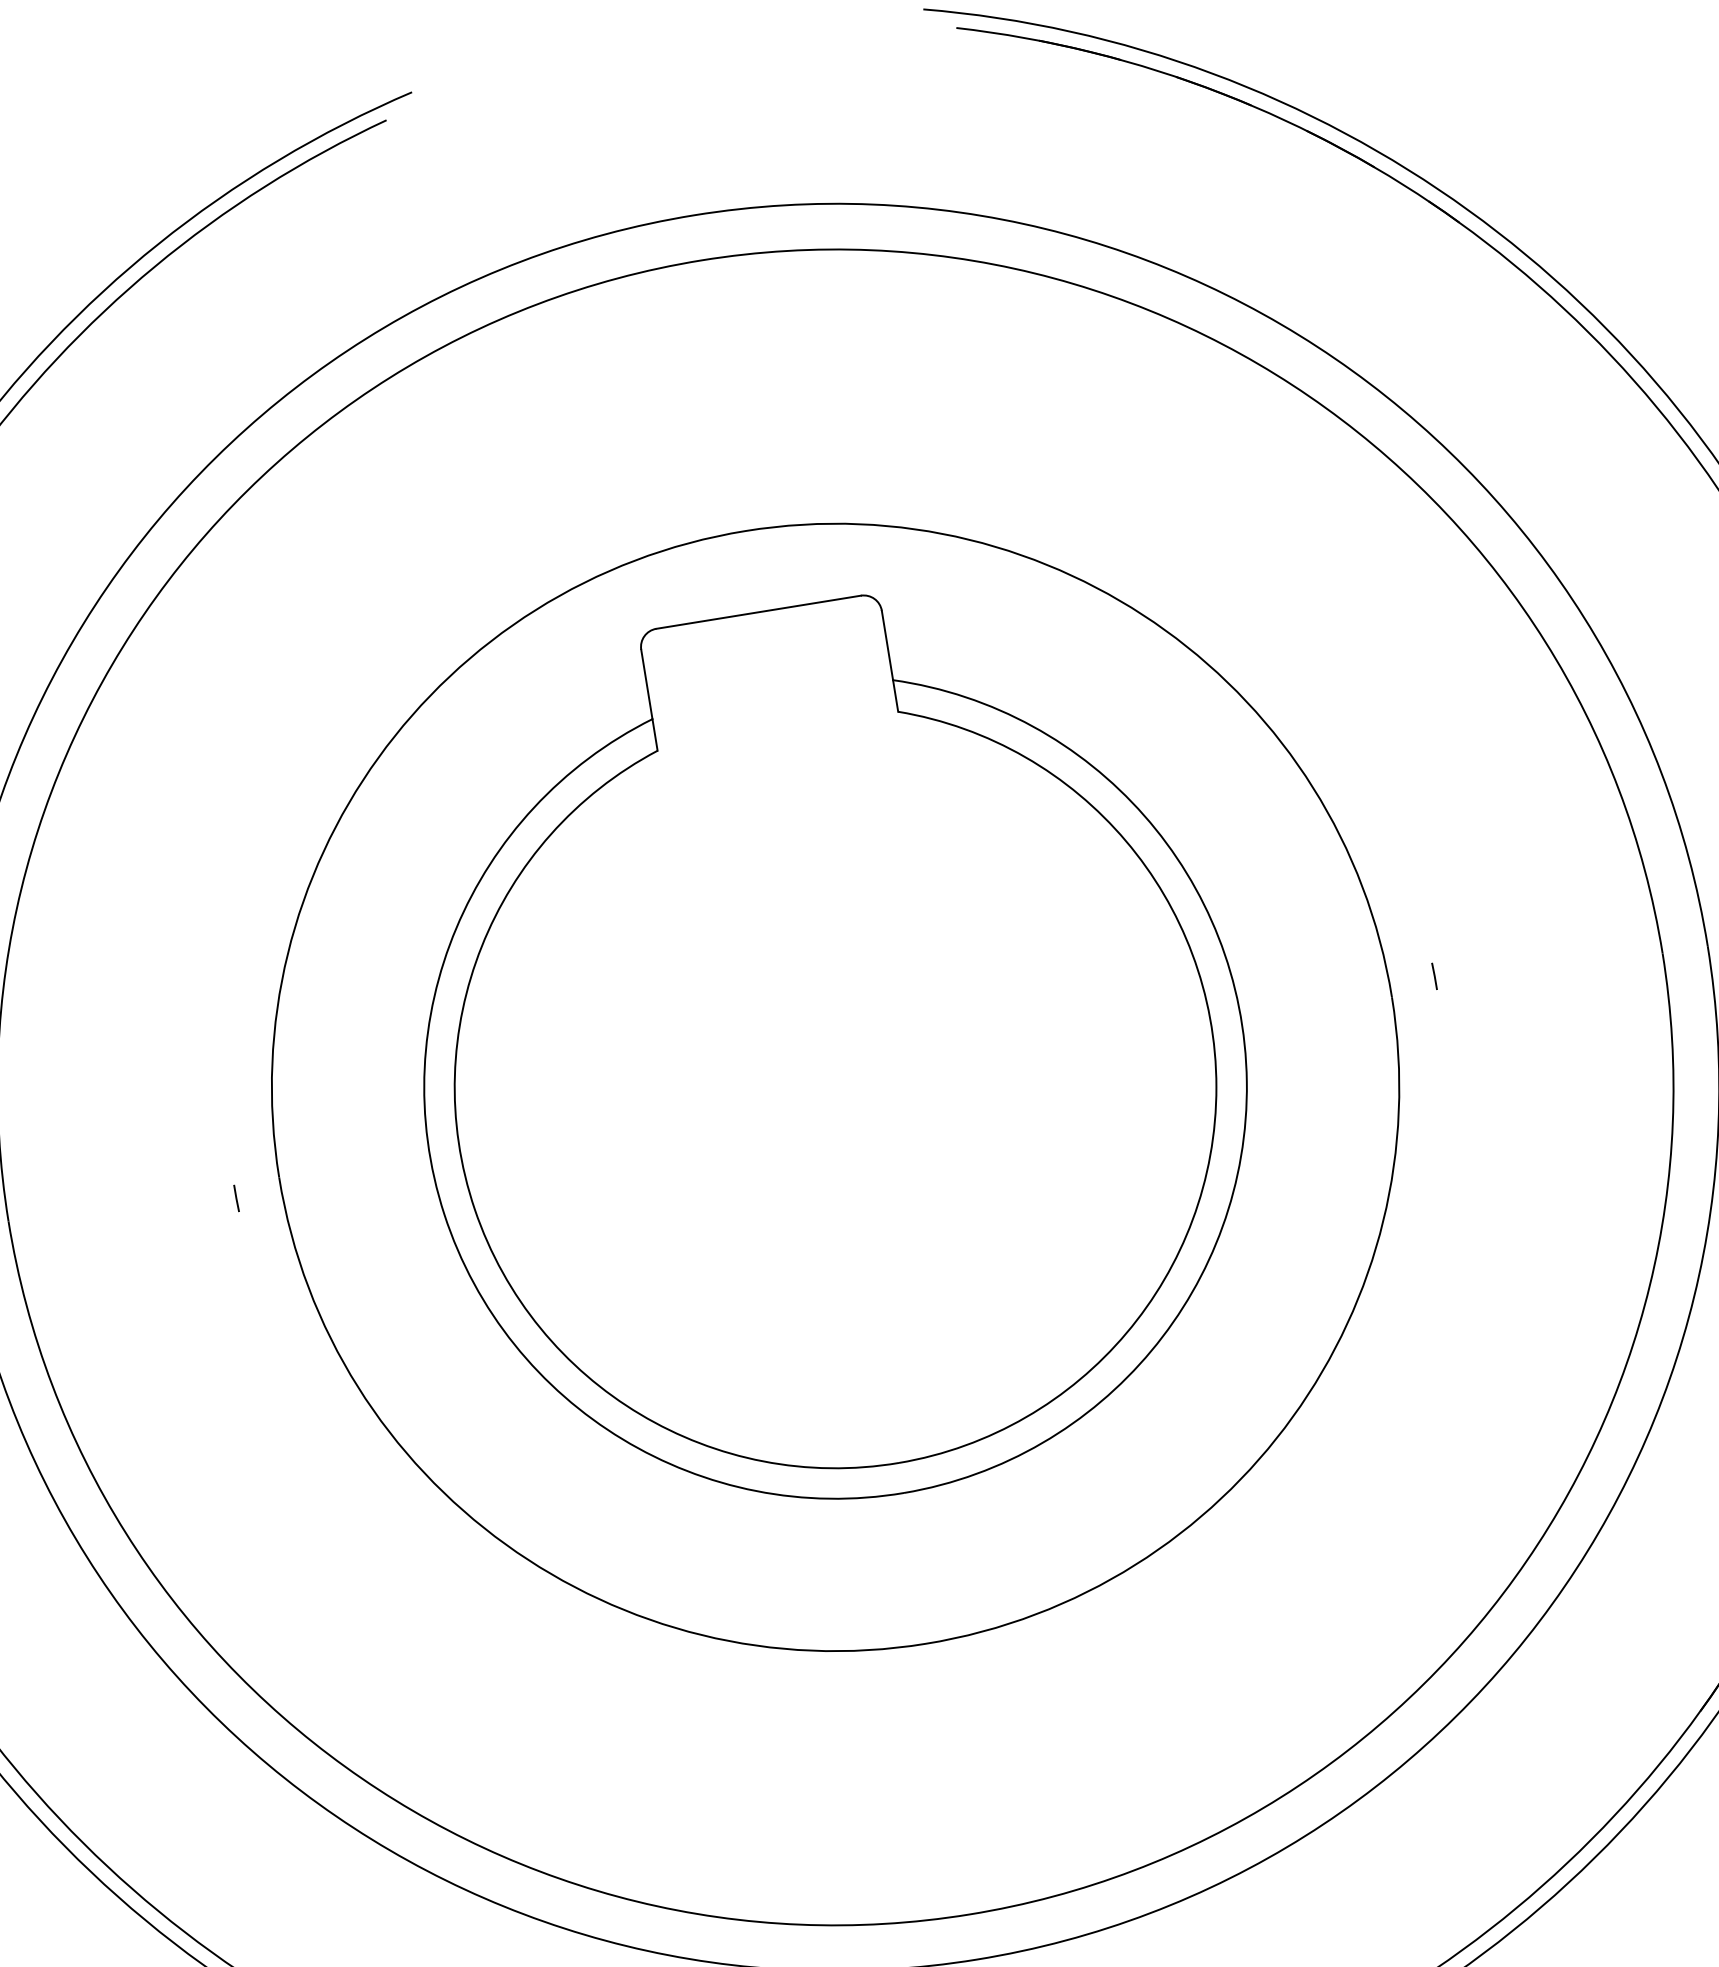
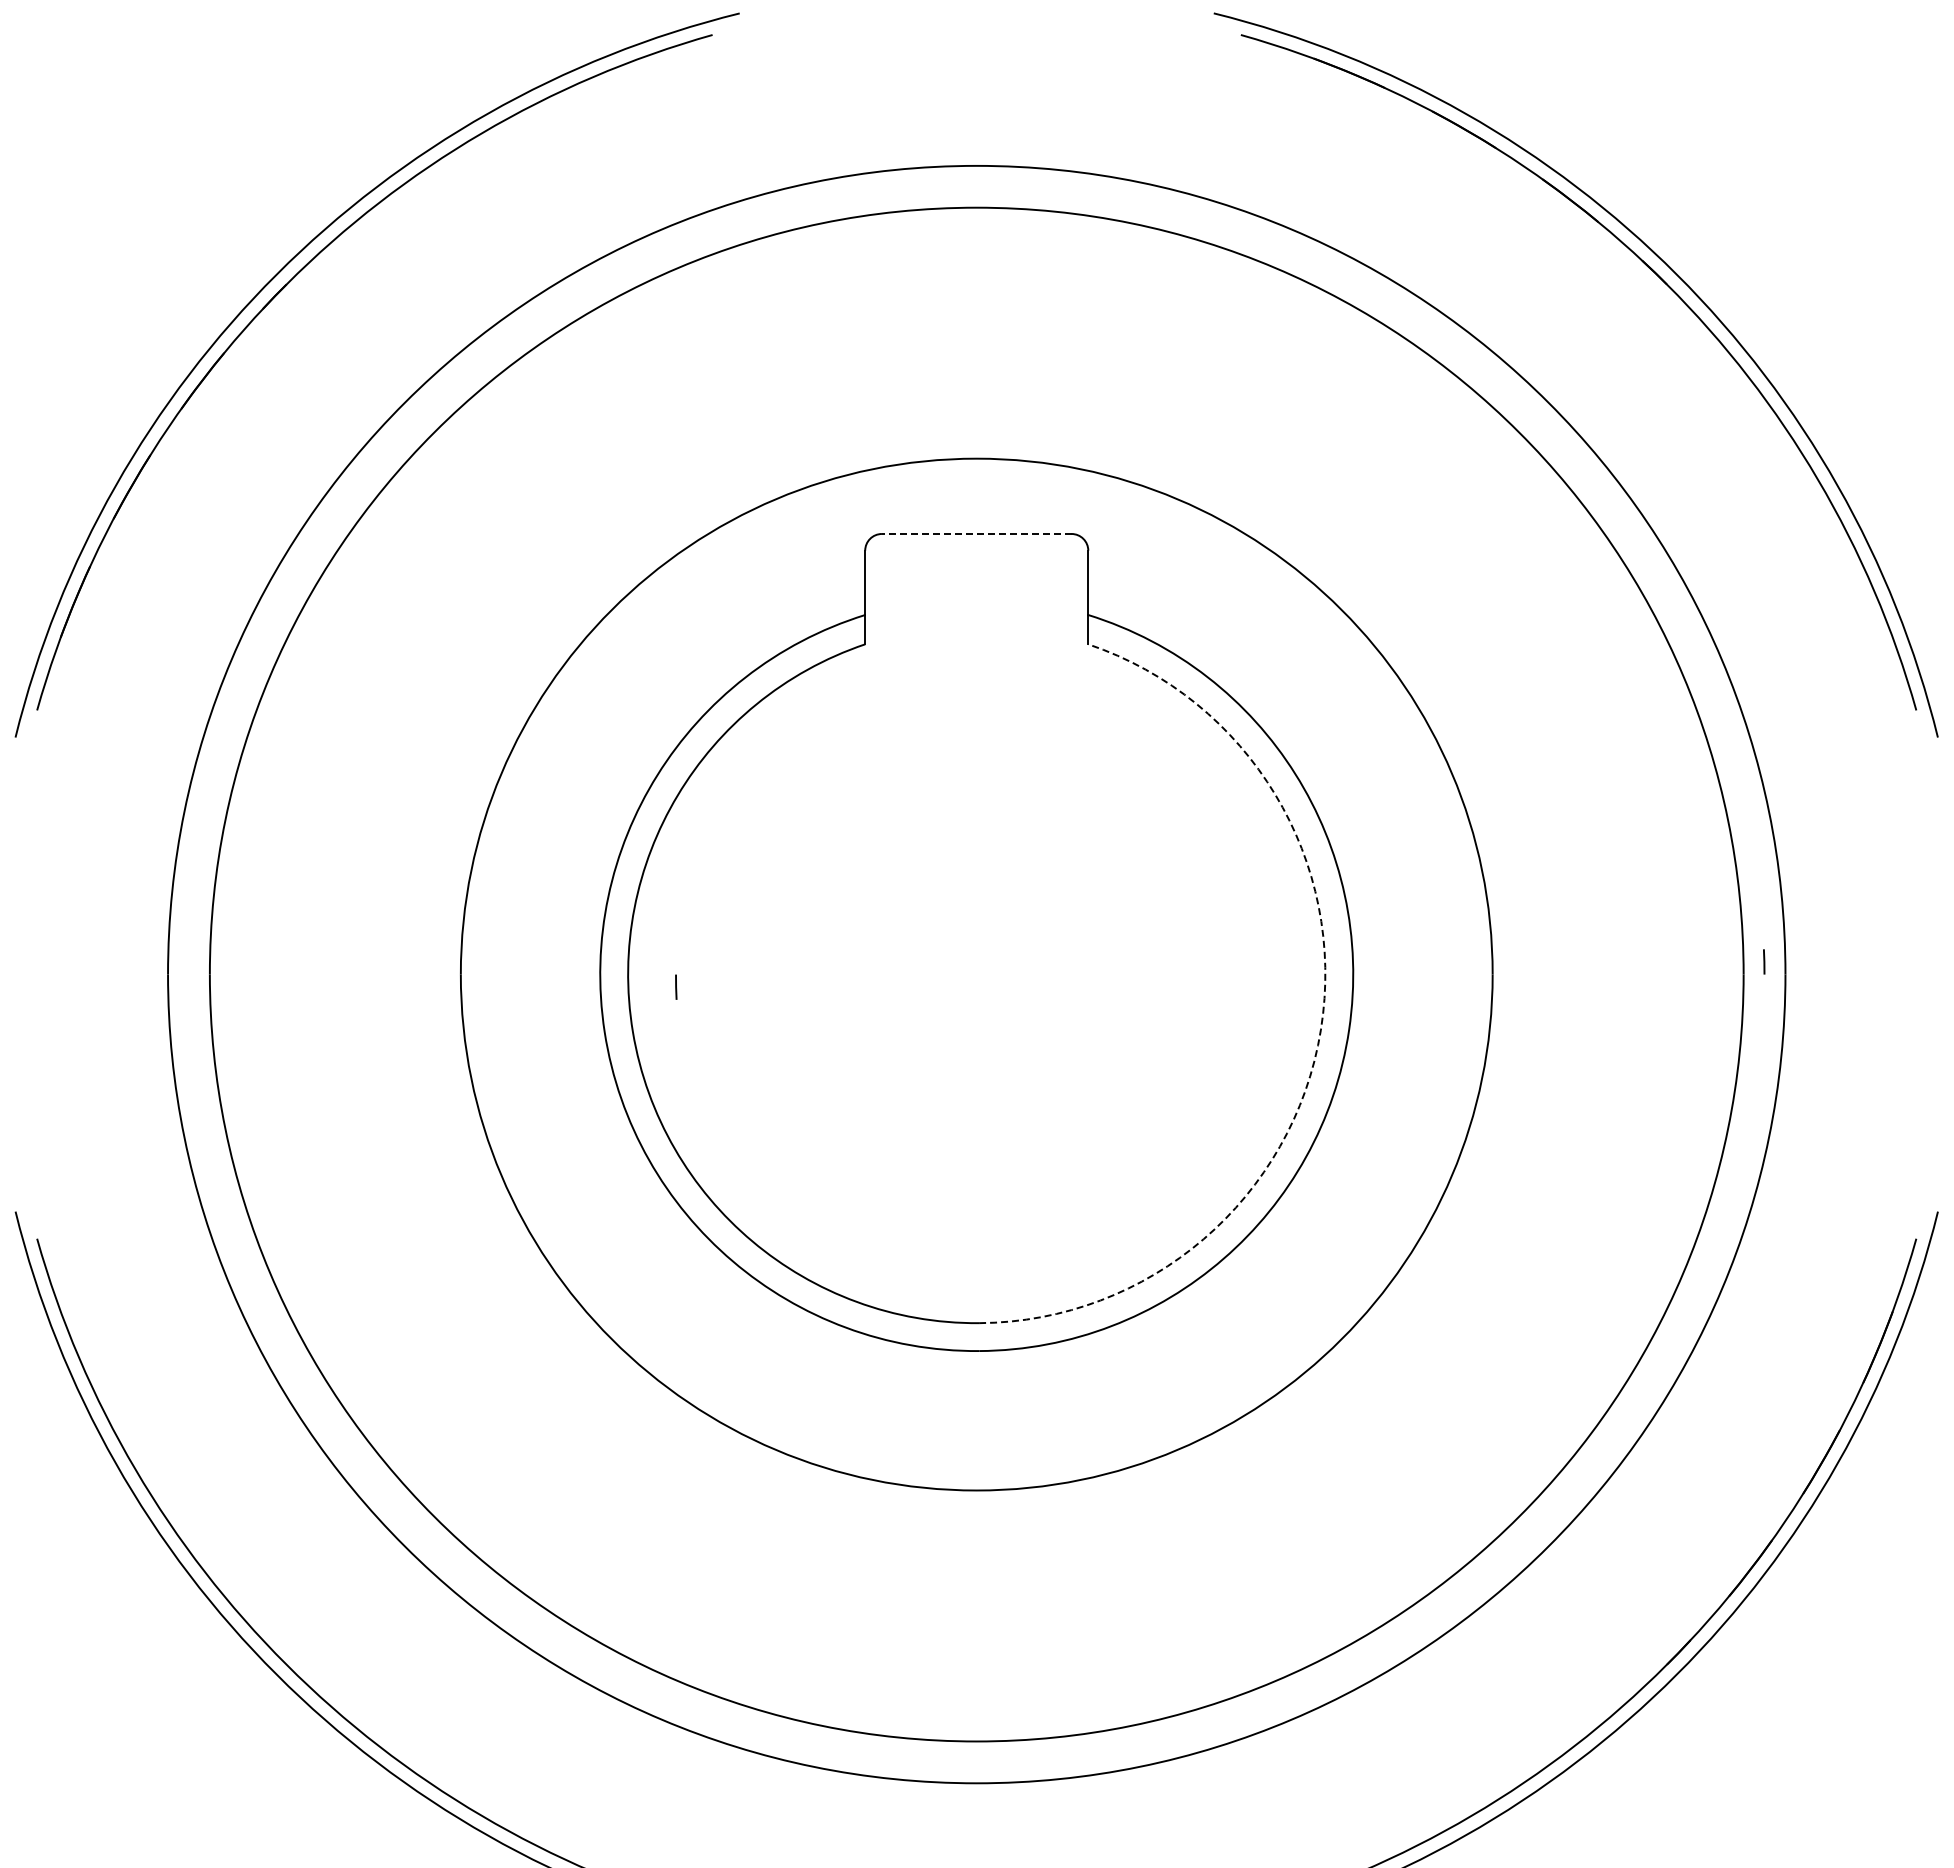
line: (758, 611) -> (976, 533), solid -> dashed
line: (1434, 975) -> (1764, 961), moved
arc: (1215, 1086) -> (1320, 1029), solid -> dashed
line: (236, 1197) -> (676, 986), moved

